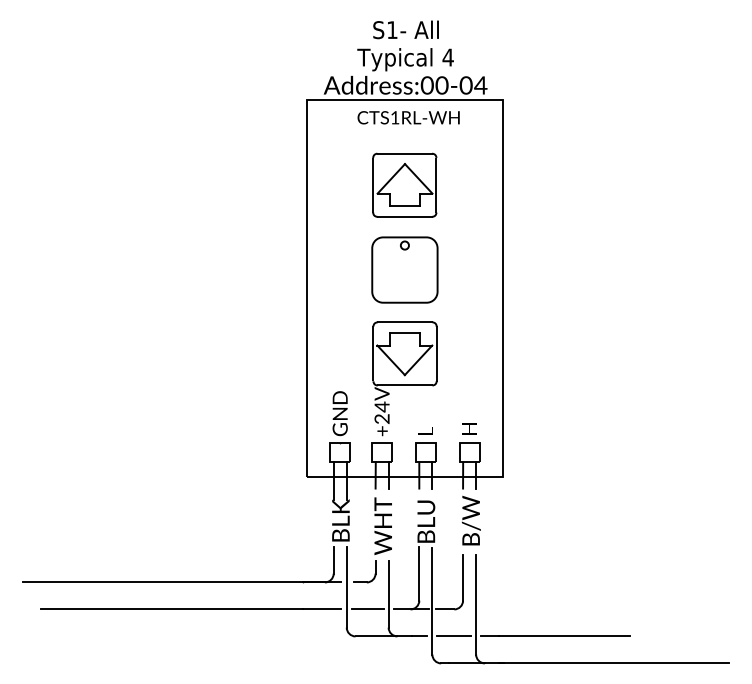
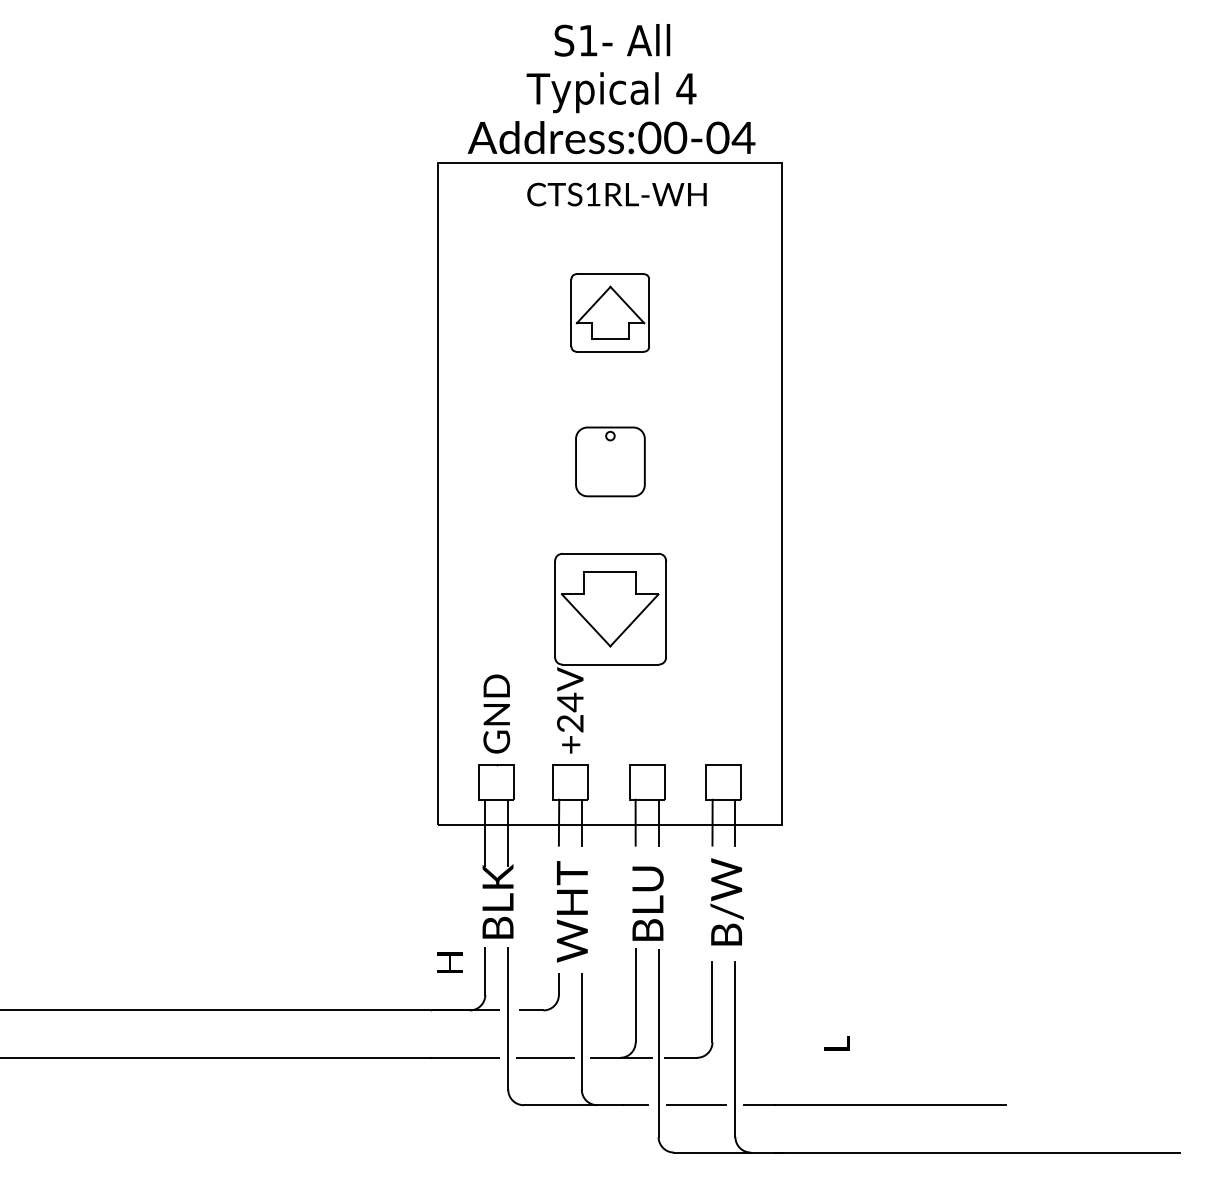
part: (404, 184) -> (609, 311), size x0.7
part: (404, 269) -> (609, 460), size x0.6
text: (469, 428) -> (449, 961), moved
text: (425, 430) -> (836, 1042), moved

